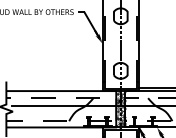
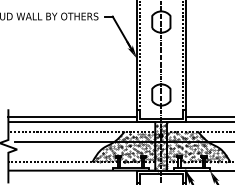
line: (54, 87) -> (72, 117), added
hatch: (93, 109) -> (124, 146), added
hatch: (147, 109) -> (197, 146), added

